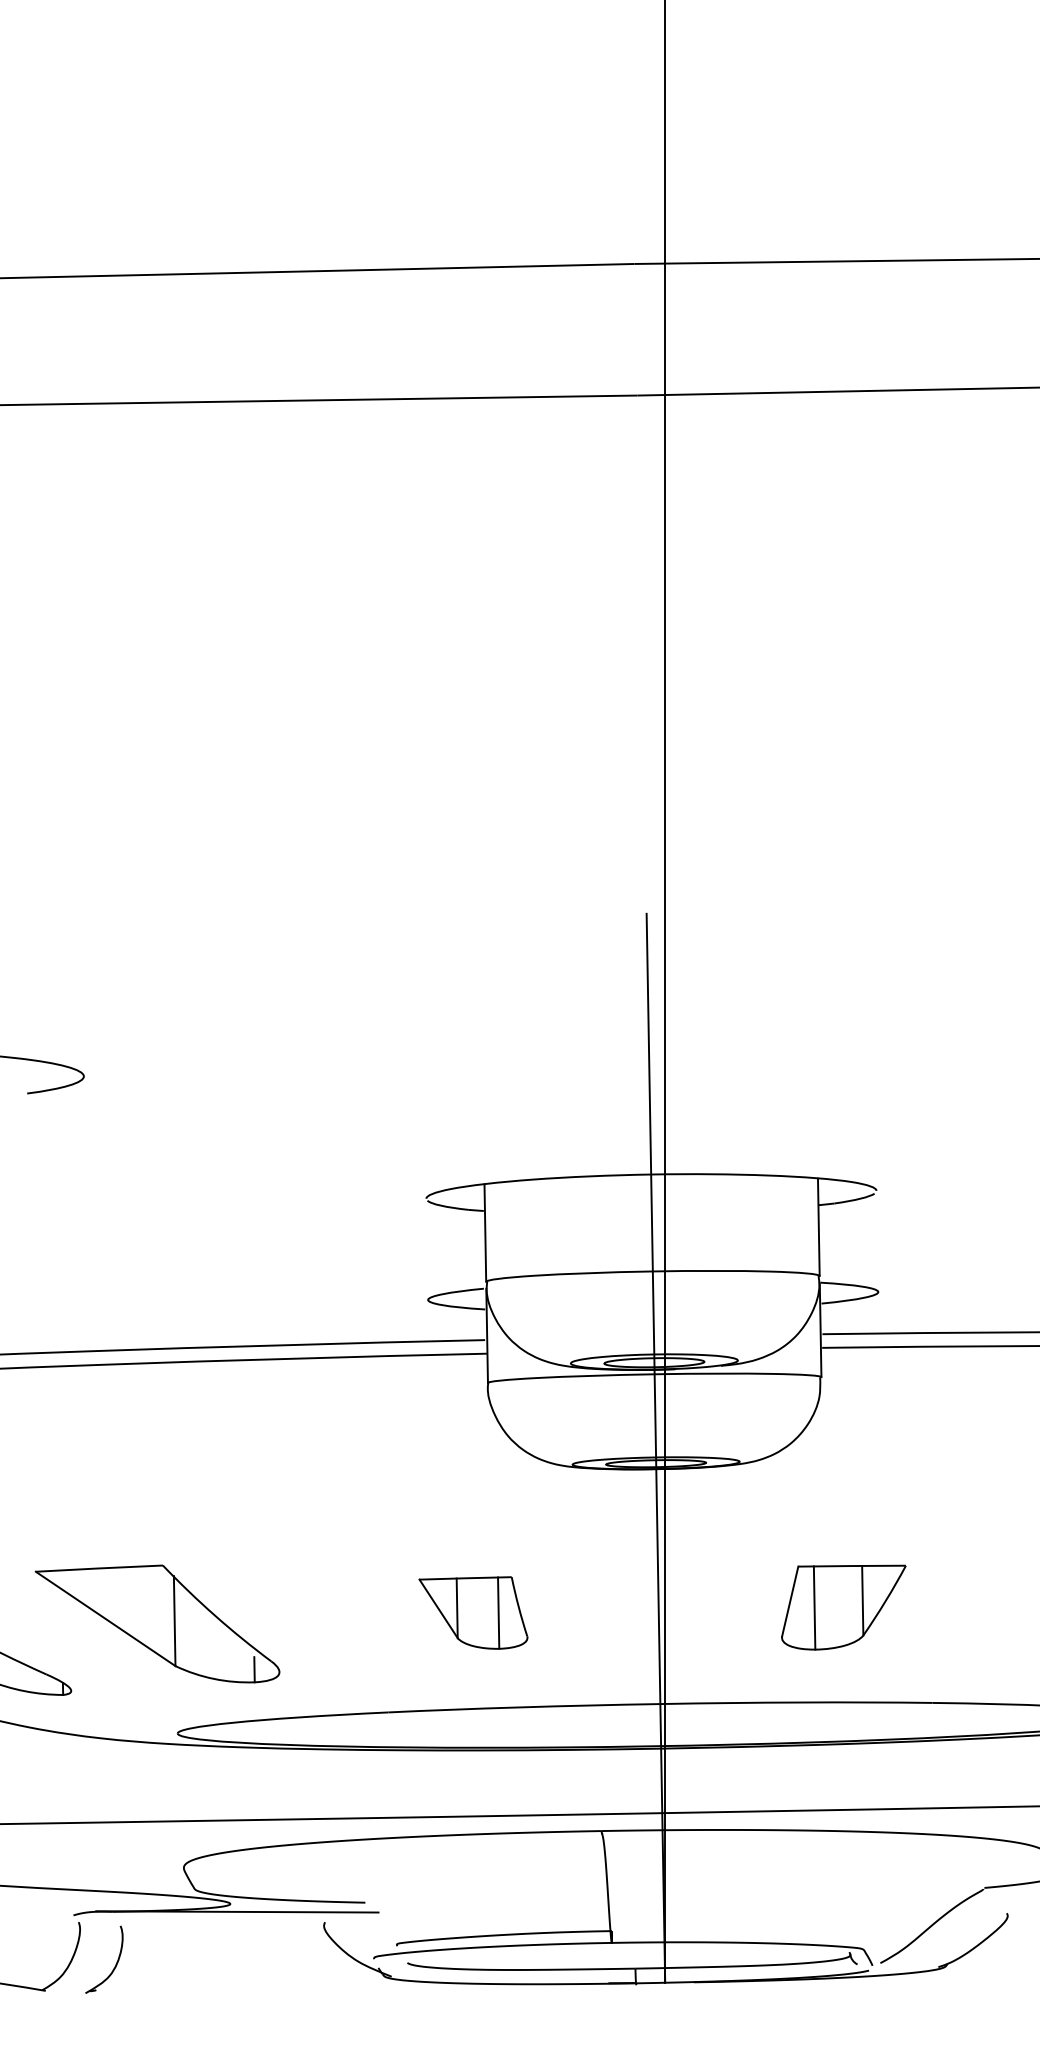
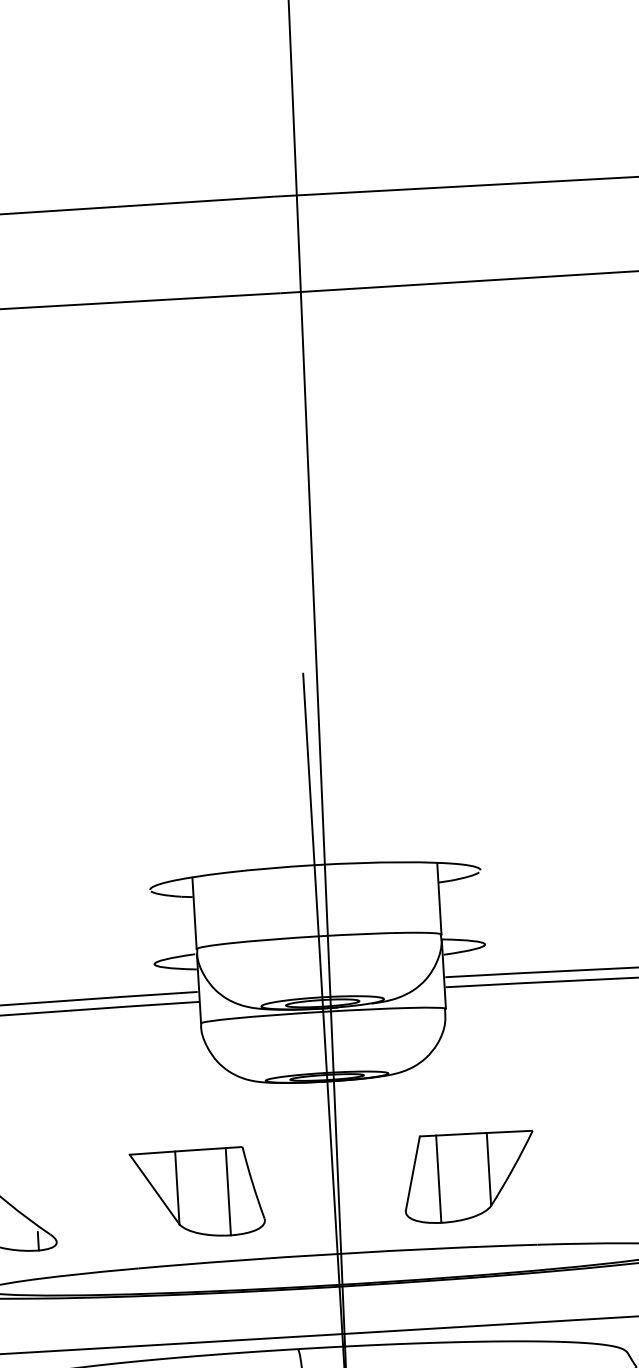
part: (843, 1607) -> (469, 1177), size x1.43
part: (473, 1612) -> (197, 1192), size x1.67

